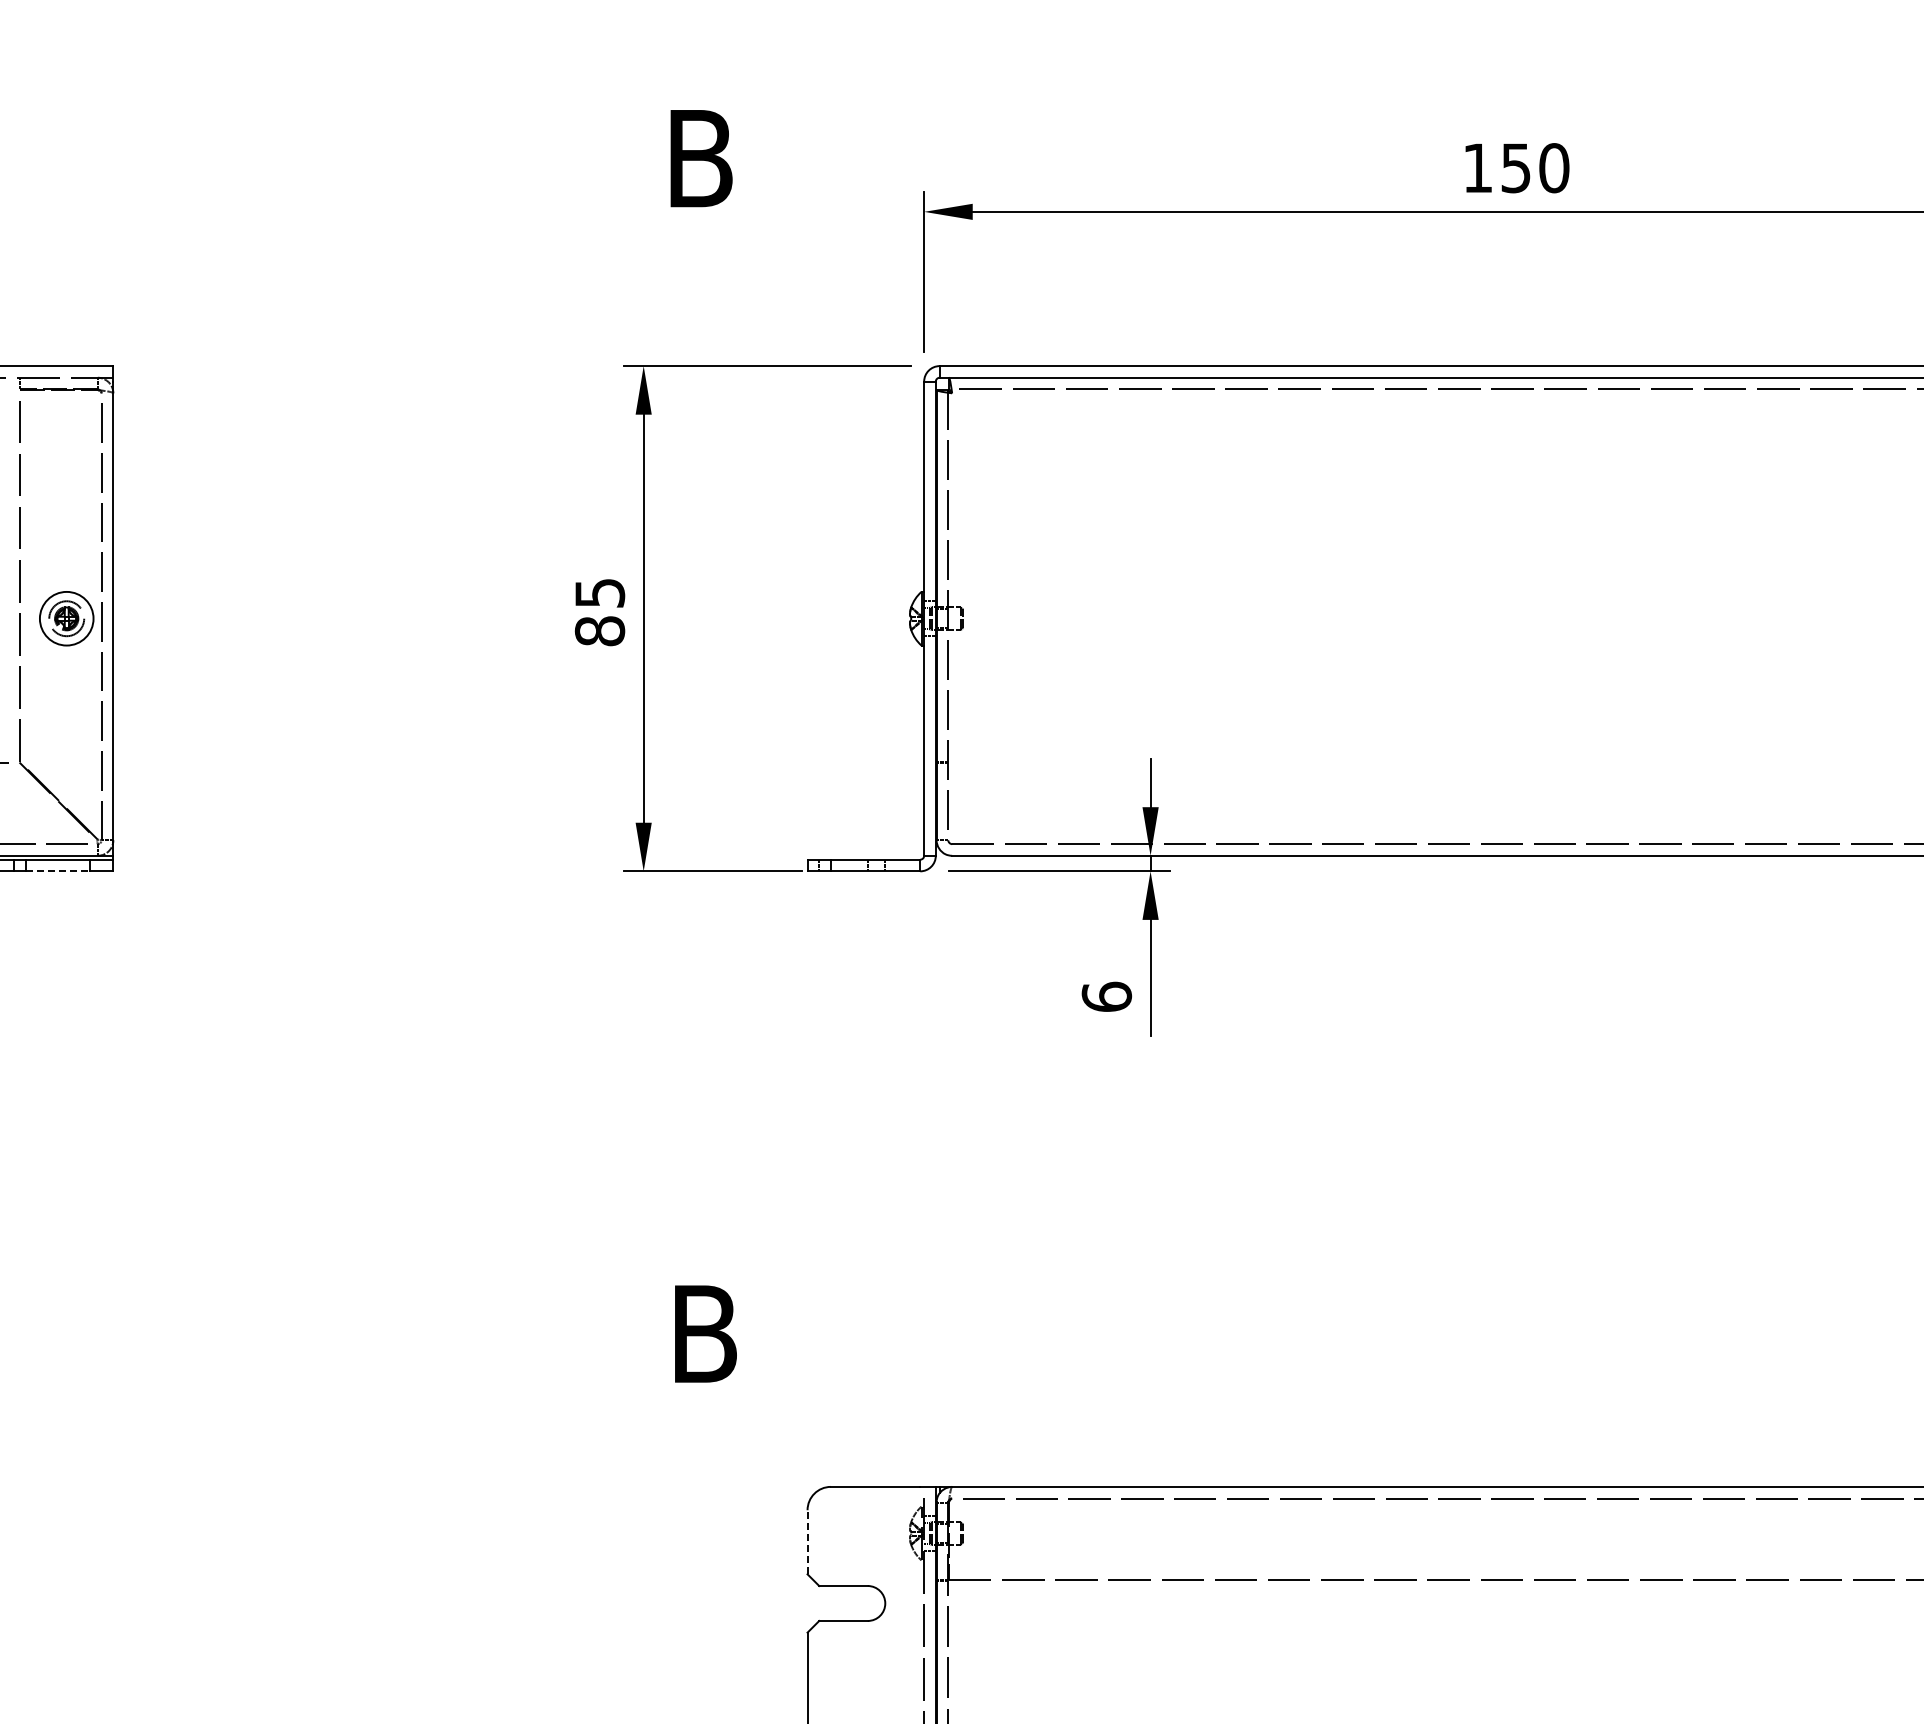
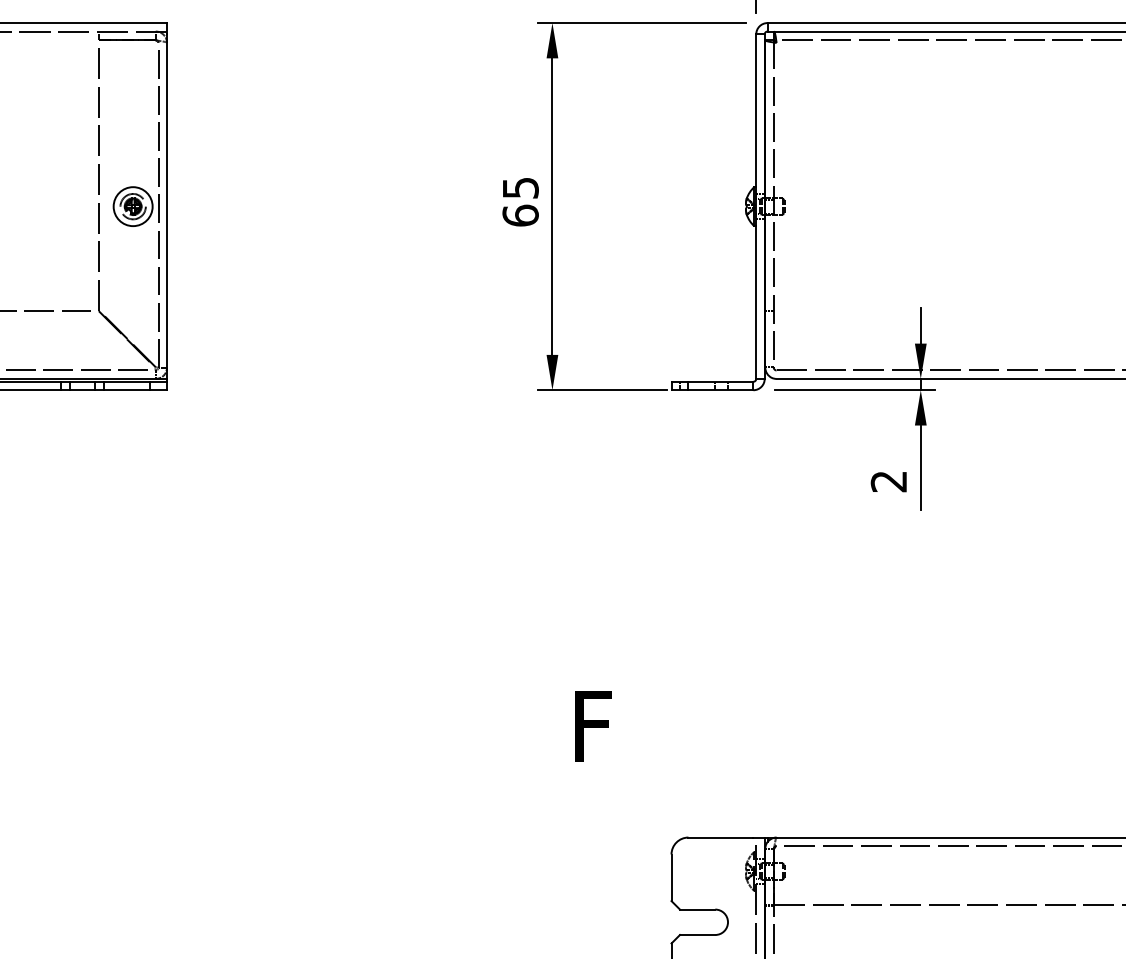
text: (599, 631) -> (520, 215), 85 -> 65
line: (58, 871) -> (127, 390), dashed -> solid
text: (1106, 996) -> (888, 481), 6 -> 2
text: (705, 1333) -> (597, 726), B -> F
line: (807, 1541) -> (671, 877), dashed -> solid

